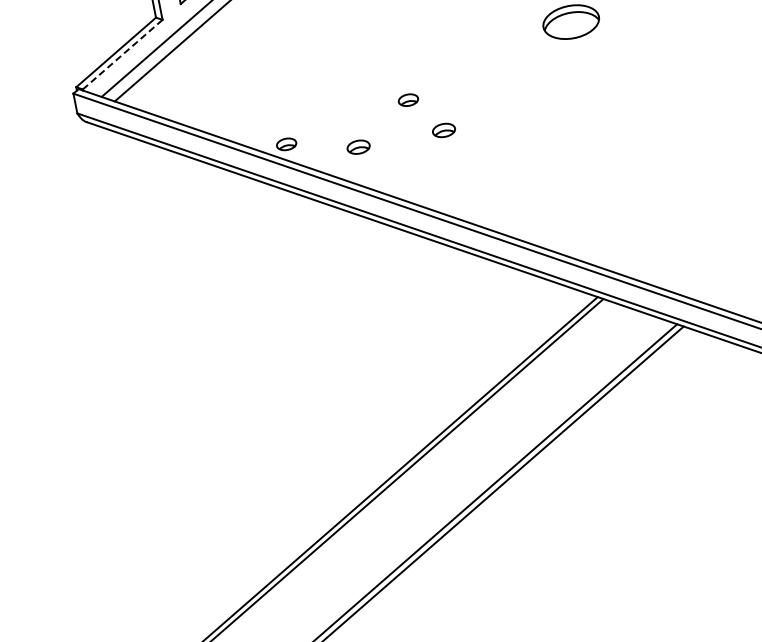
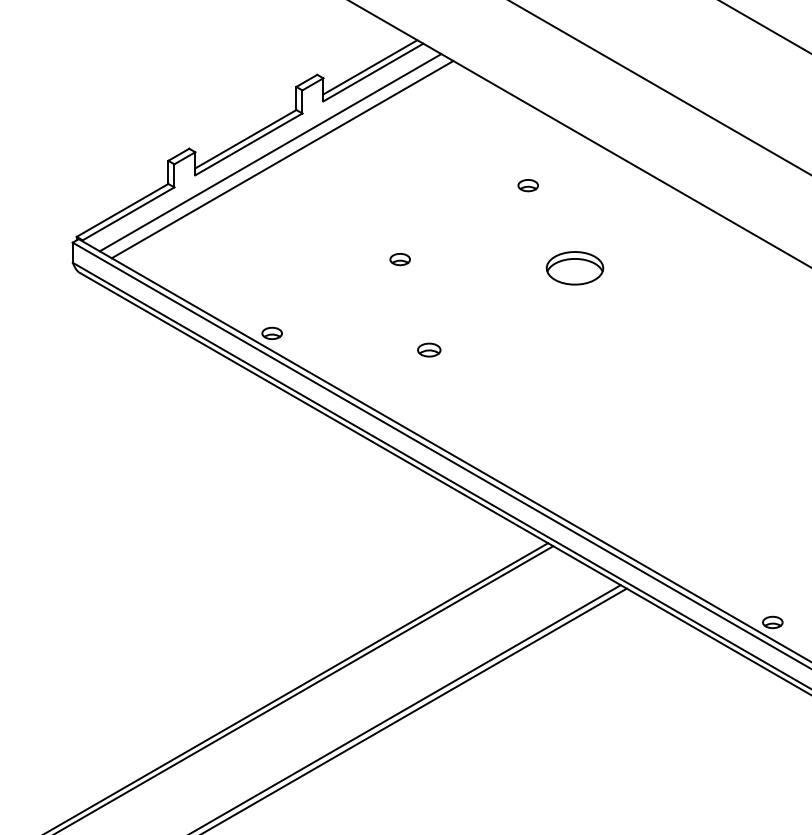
line: (122, 54) -> (128, 213), dashed -> solid
part: (407, 100) -> (399, 259), moved
part: (358, 146) -> (342, 349), removed

